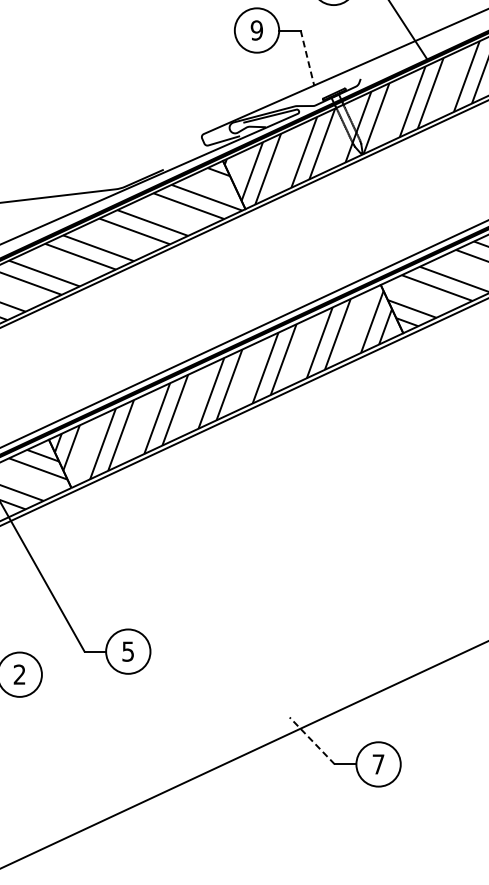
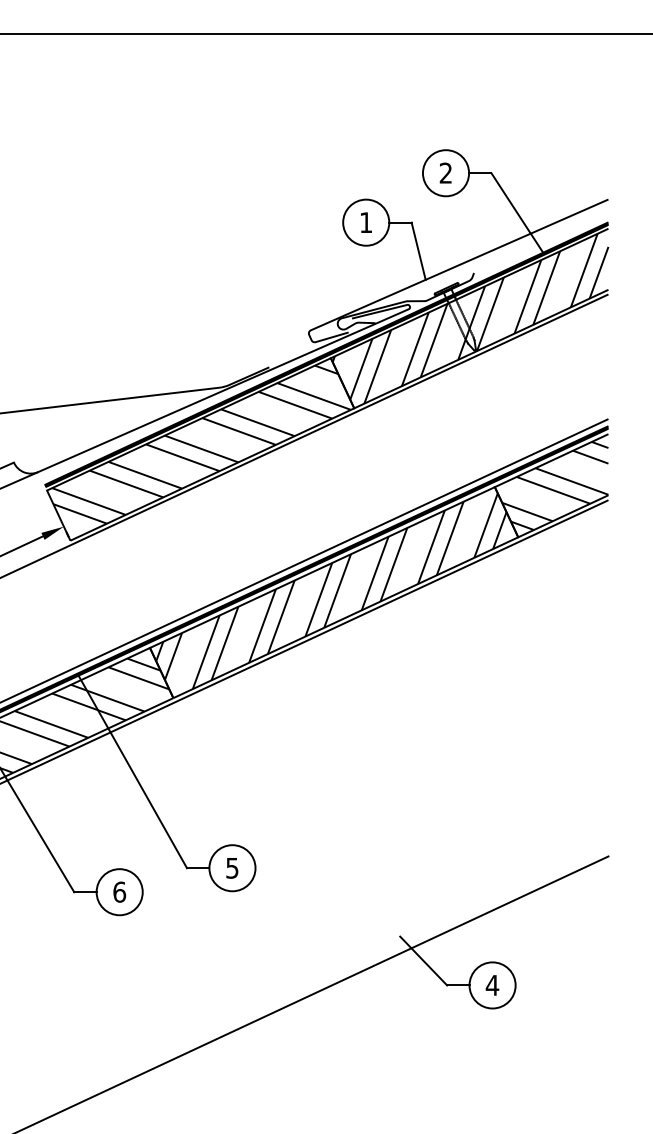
text: (256, 30) -> (365, 222), 9 -> 1
line: (307, 58) -> (418, 251), dashed -> solid
text: (19, 674) -> (119, 891), 2 -> 6
line: (312, 741) -> (423, 961), dashed -> solid
text: (378, 764) -> (492, 985), 7 -> 4

